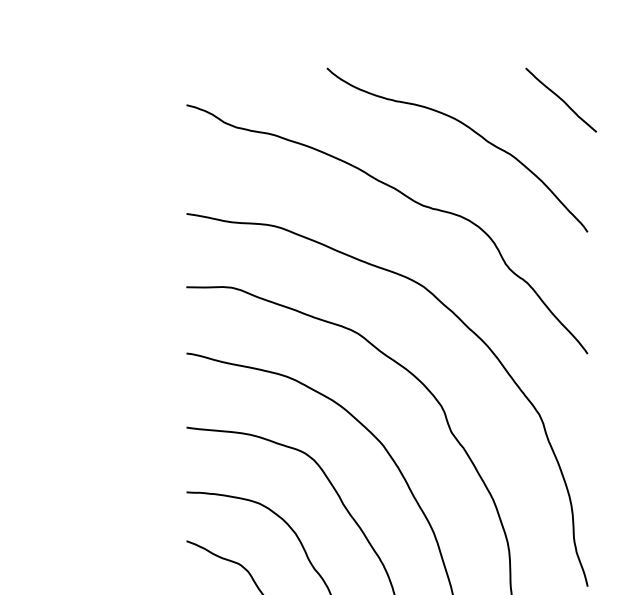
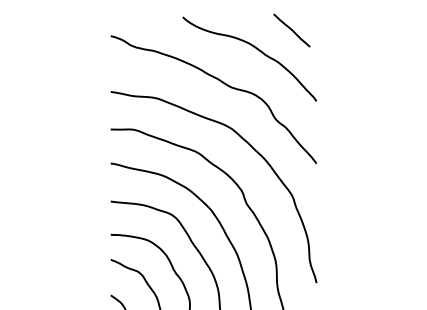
line: (560, 100) -> (291, 30), moved

